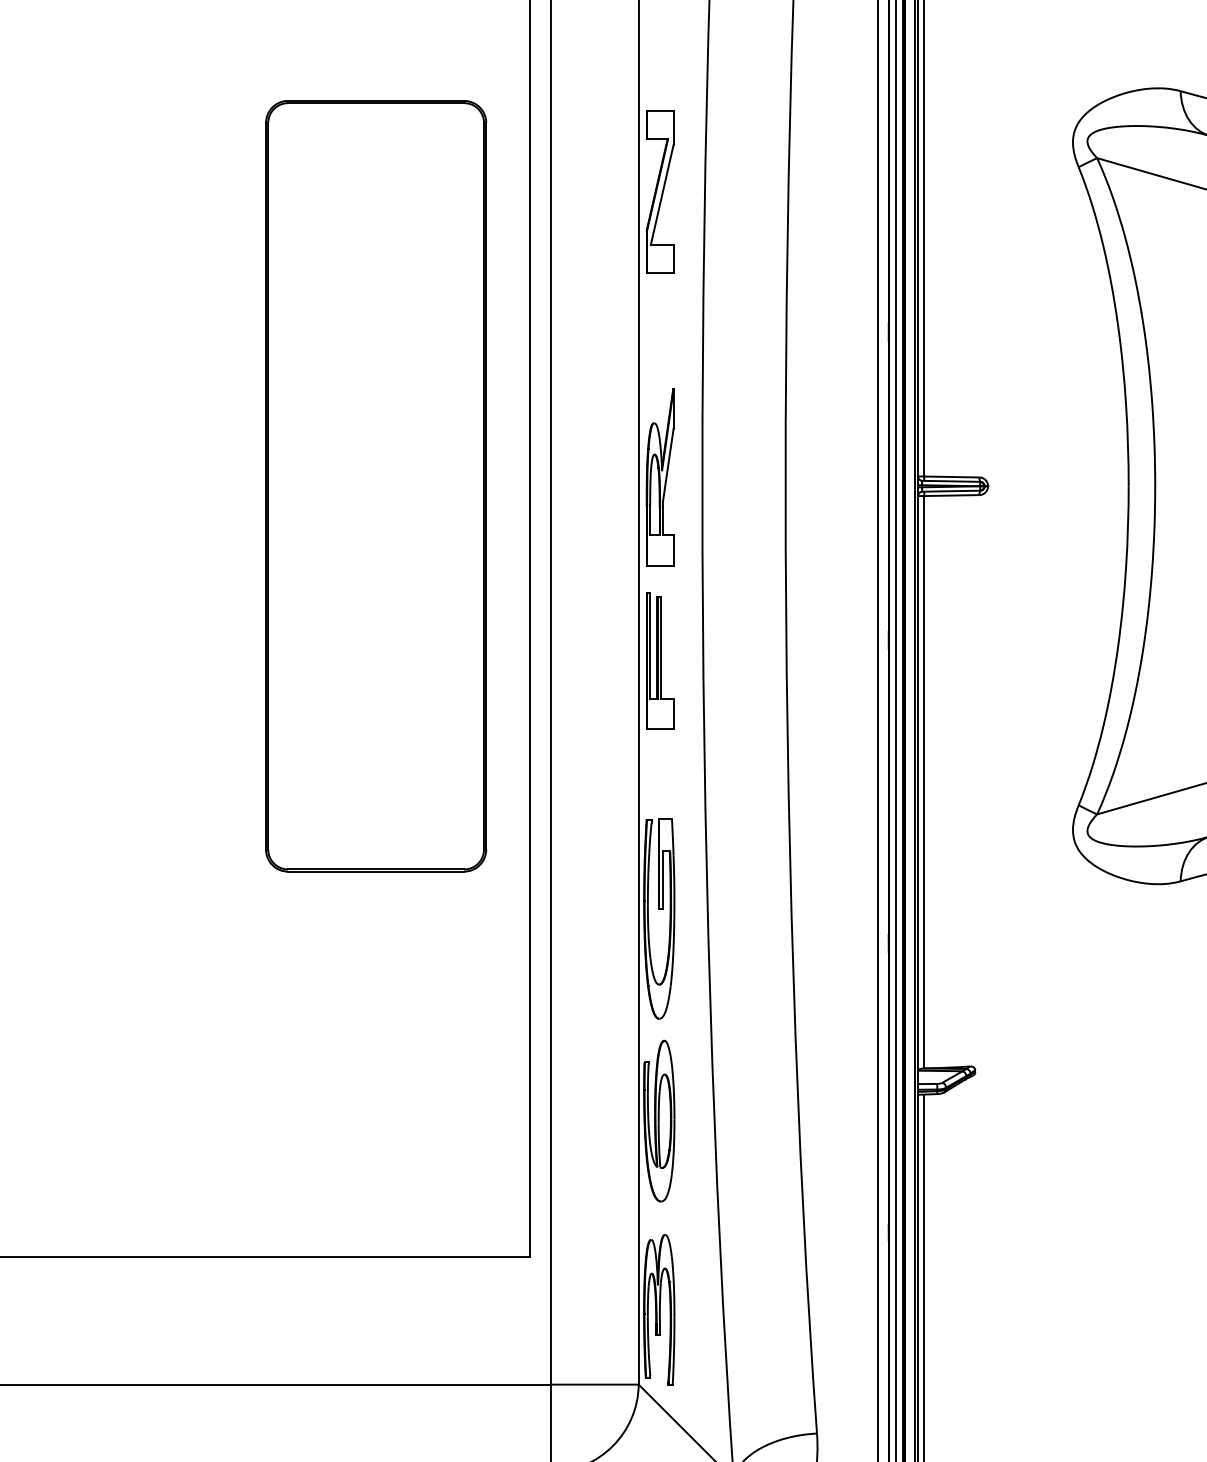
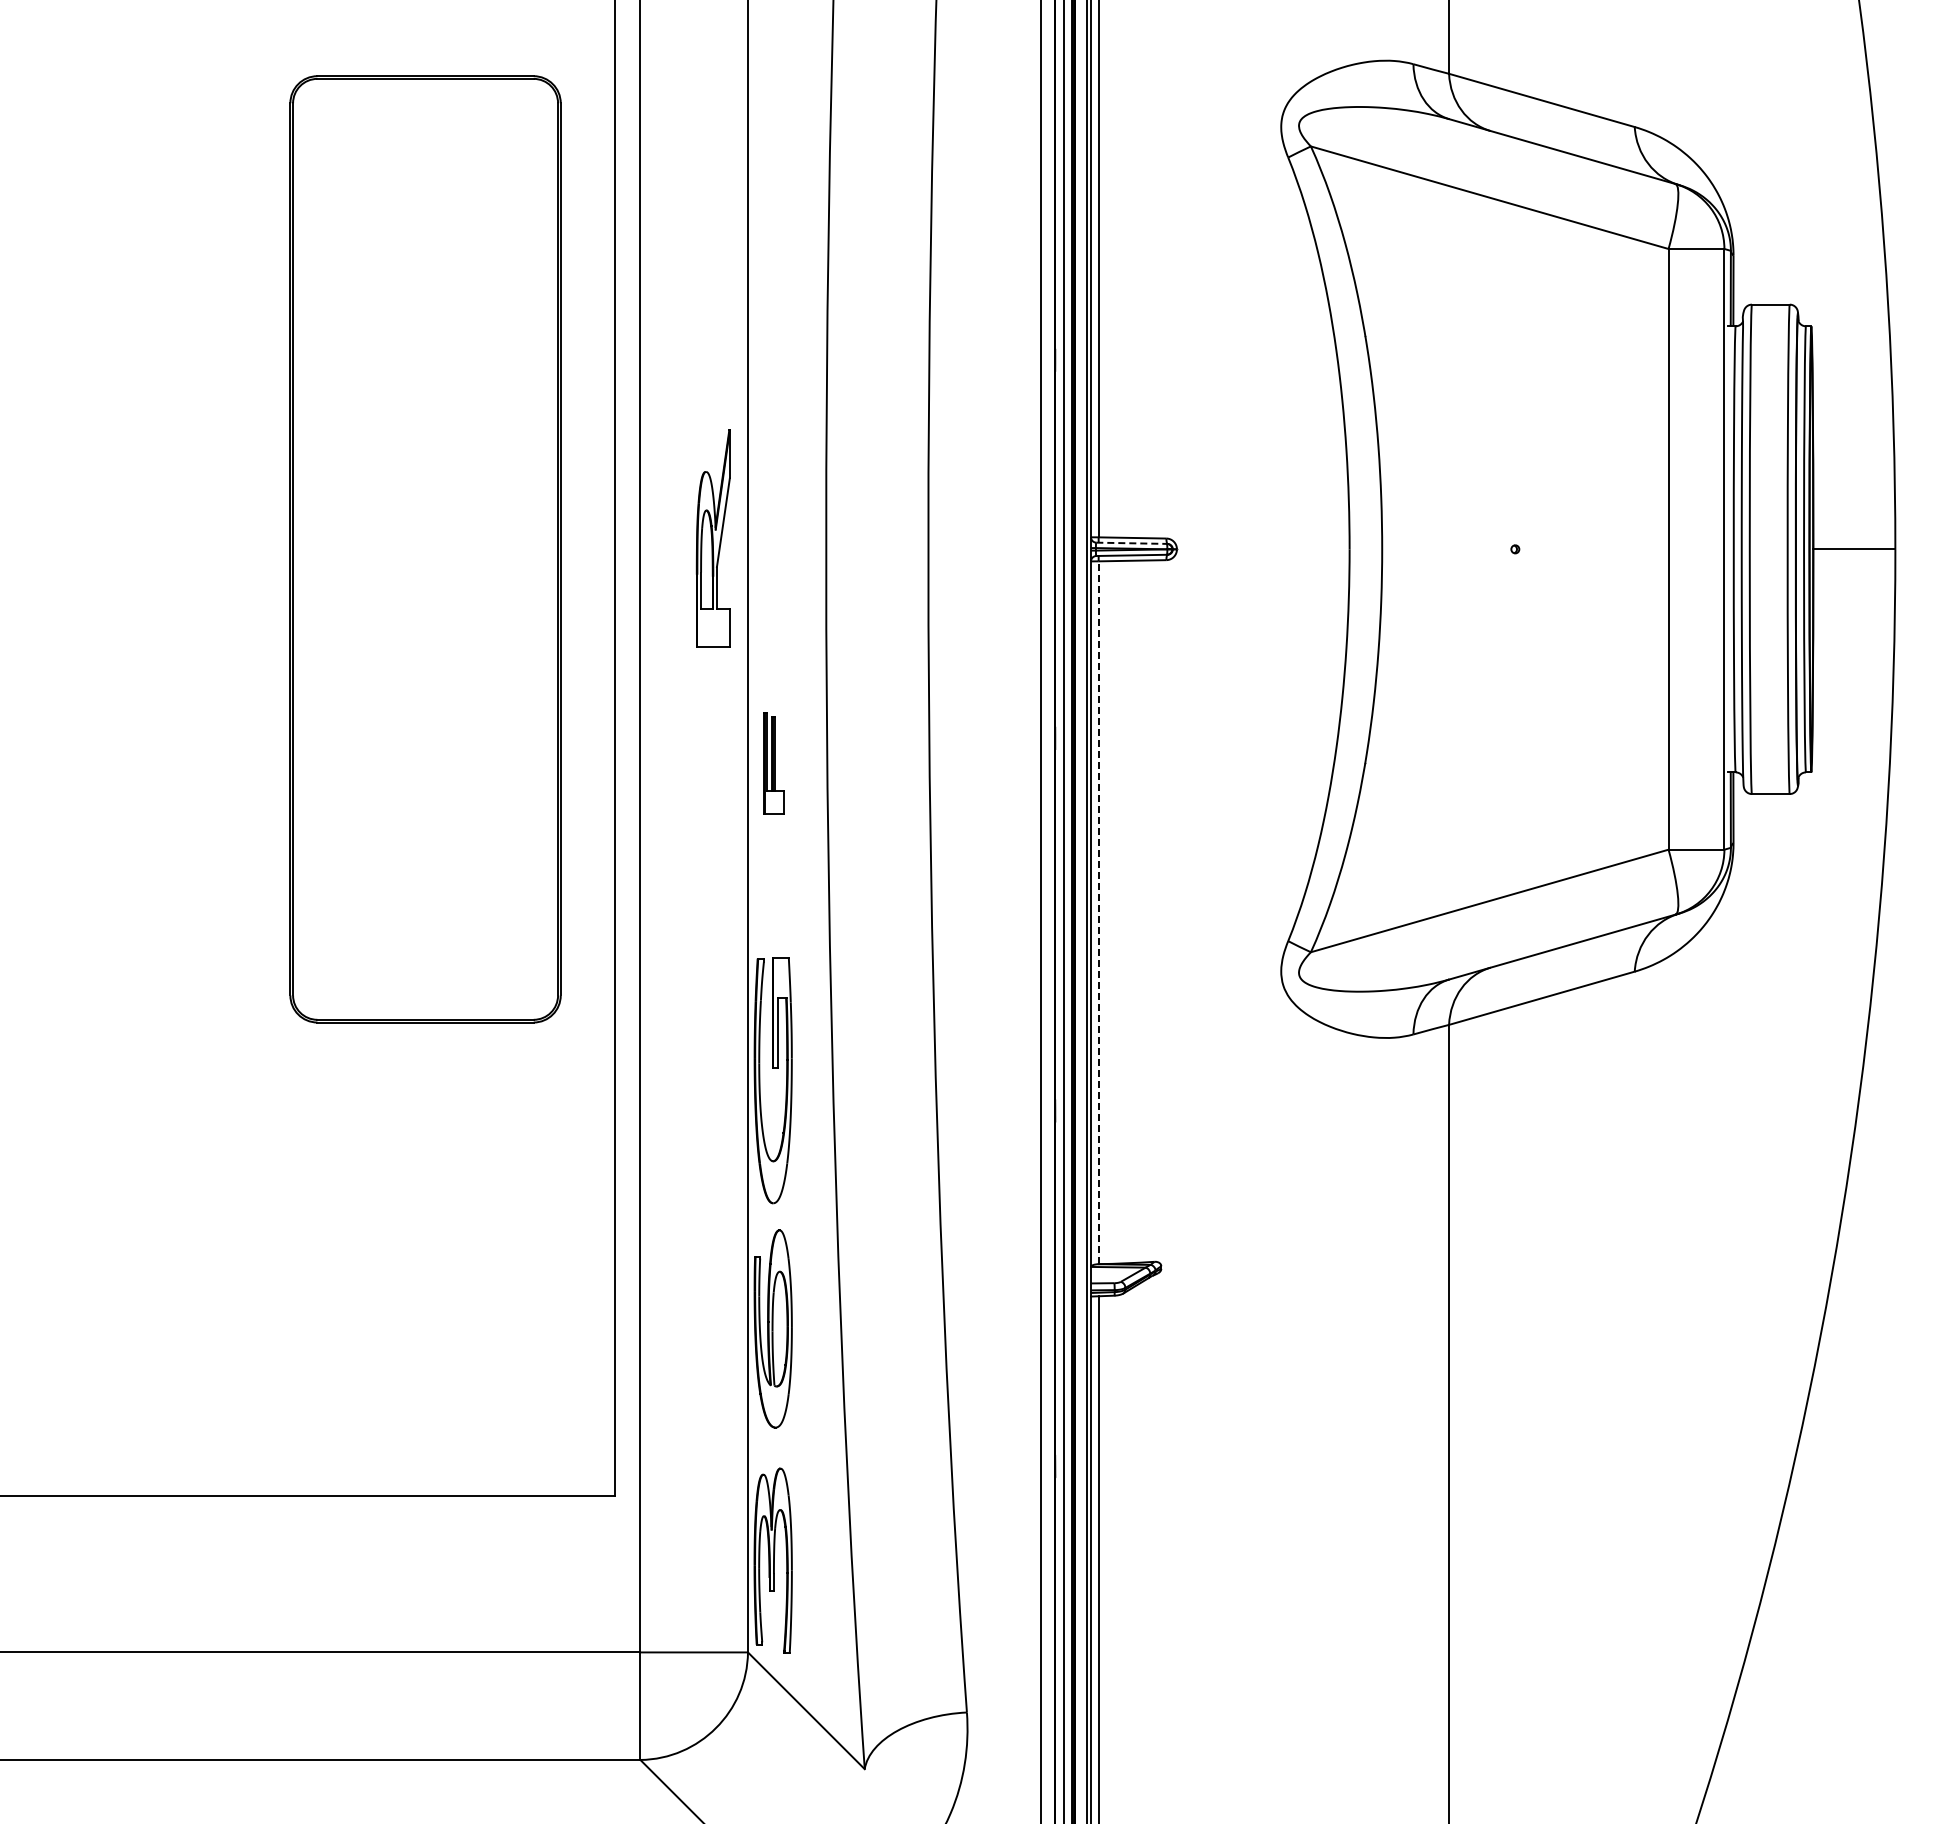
part: (659, 191) -> (773, 187), removed
part: (659, 477) -> (712, 538), moved
line: (951, 481) -> (1132, 543), solid -> dashed
part: (660, 660) -> (774, 763), size x0.6
line: (924, 782) -> (1098, 912), solid -> dashed

